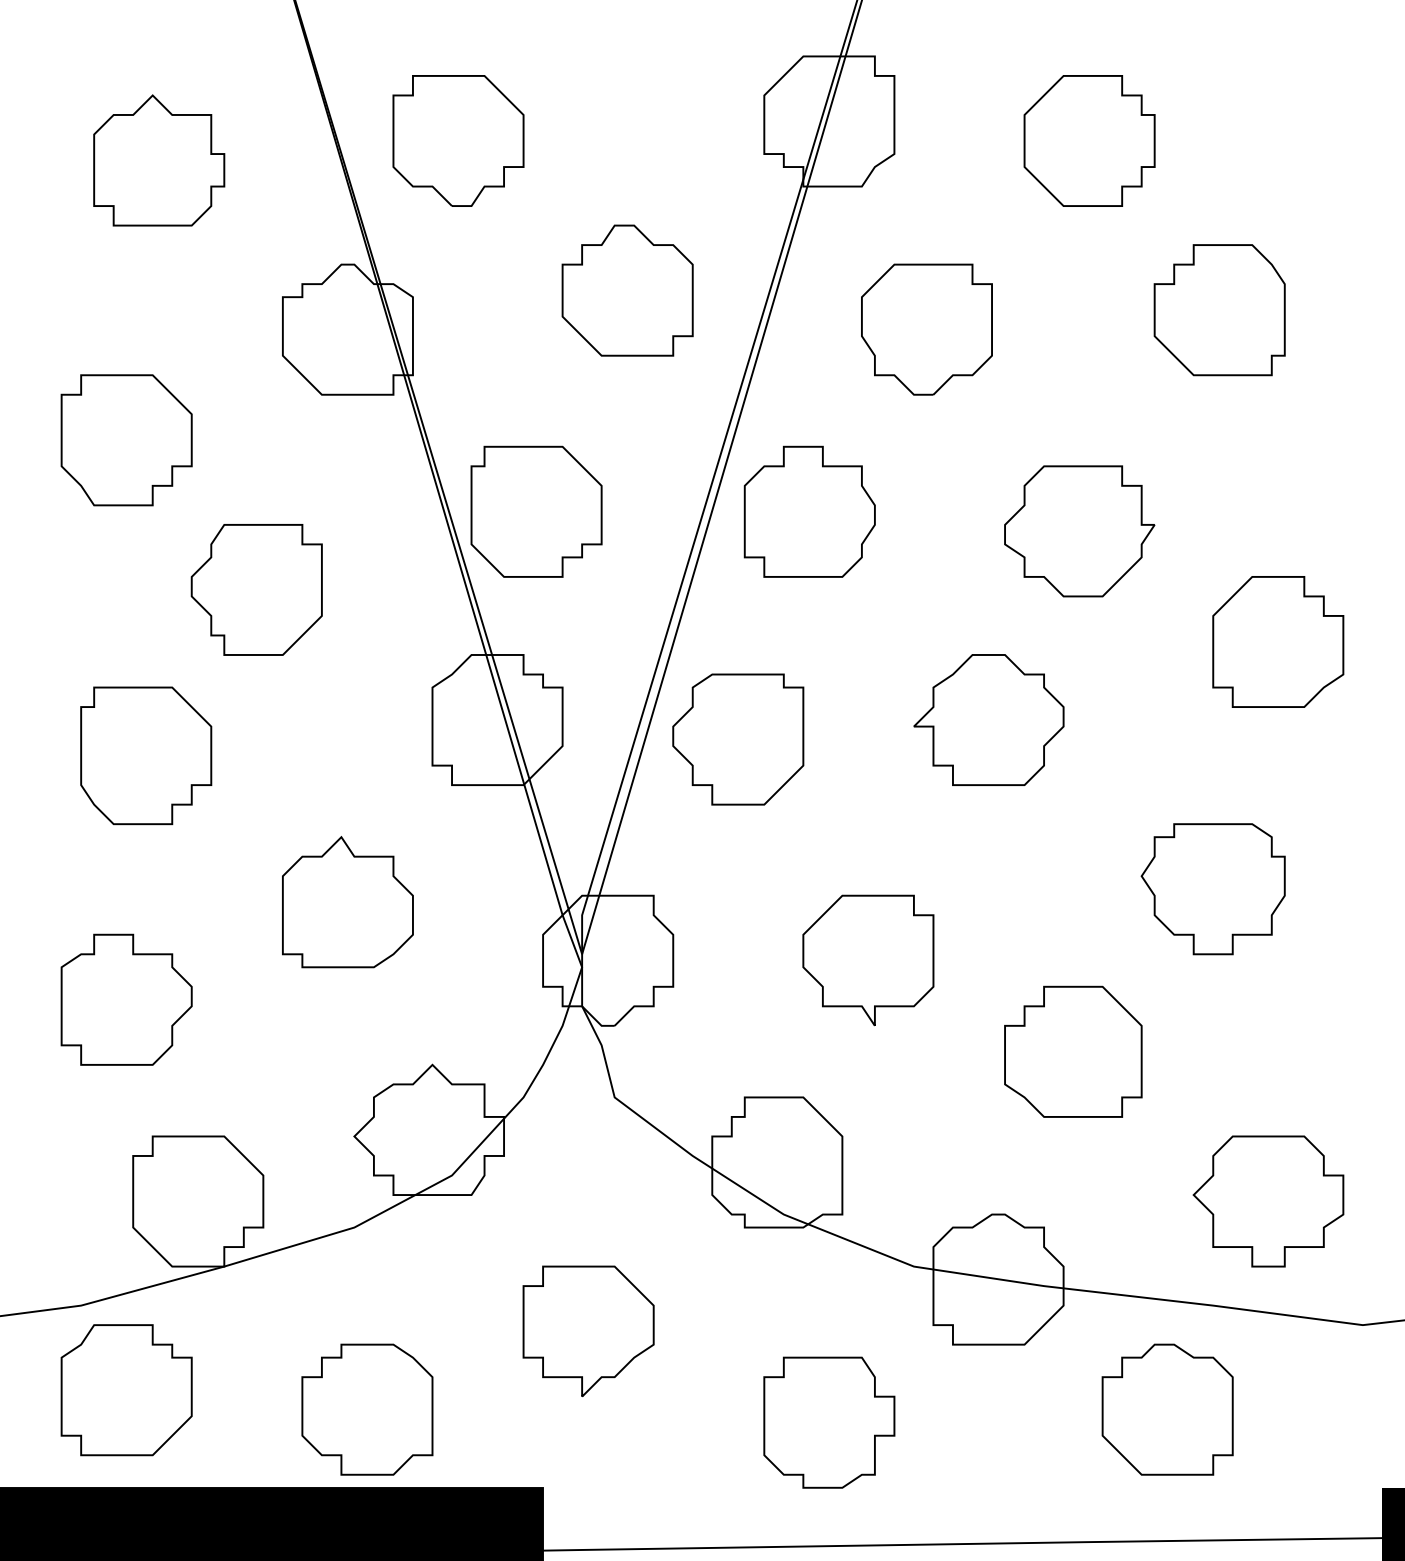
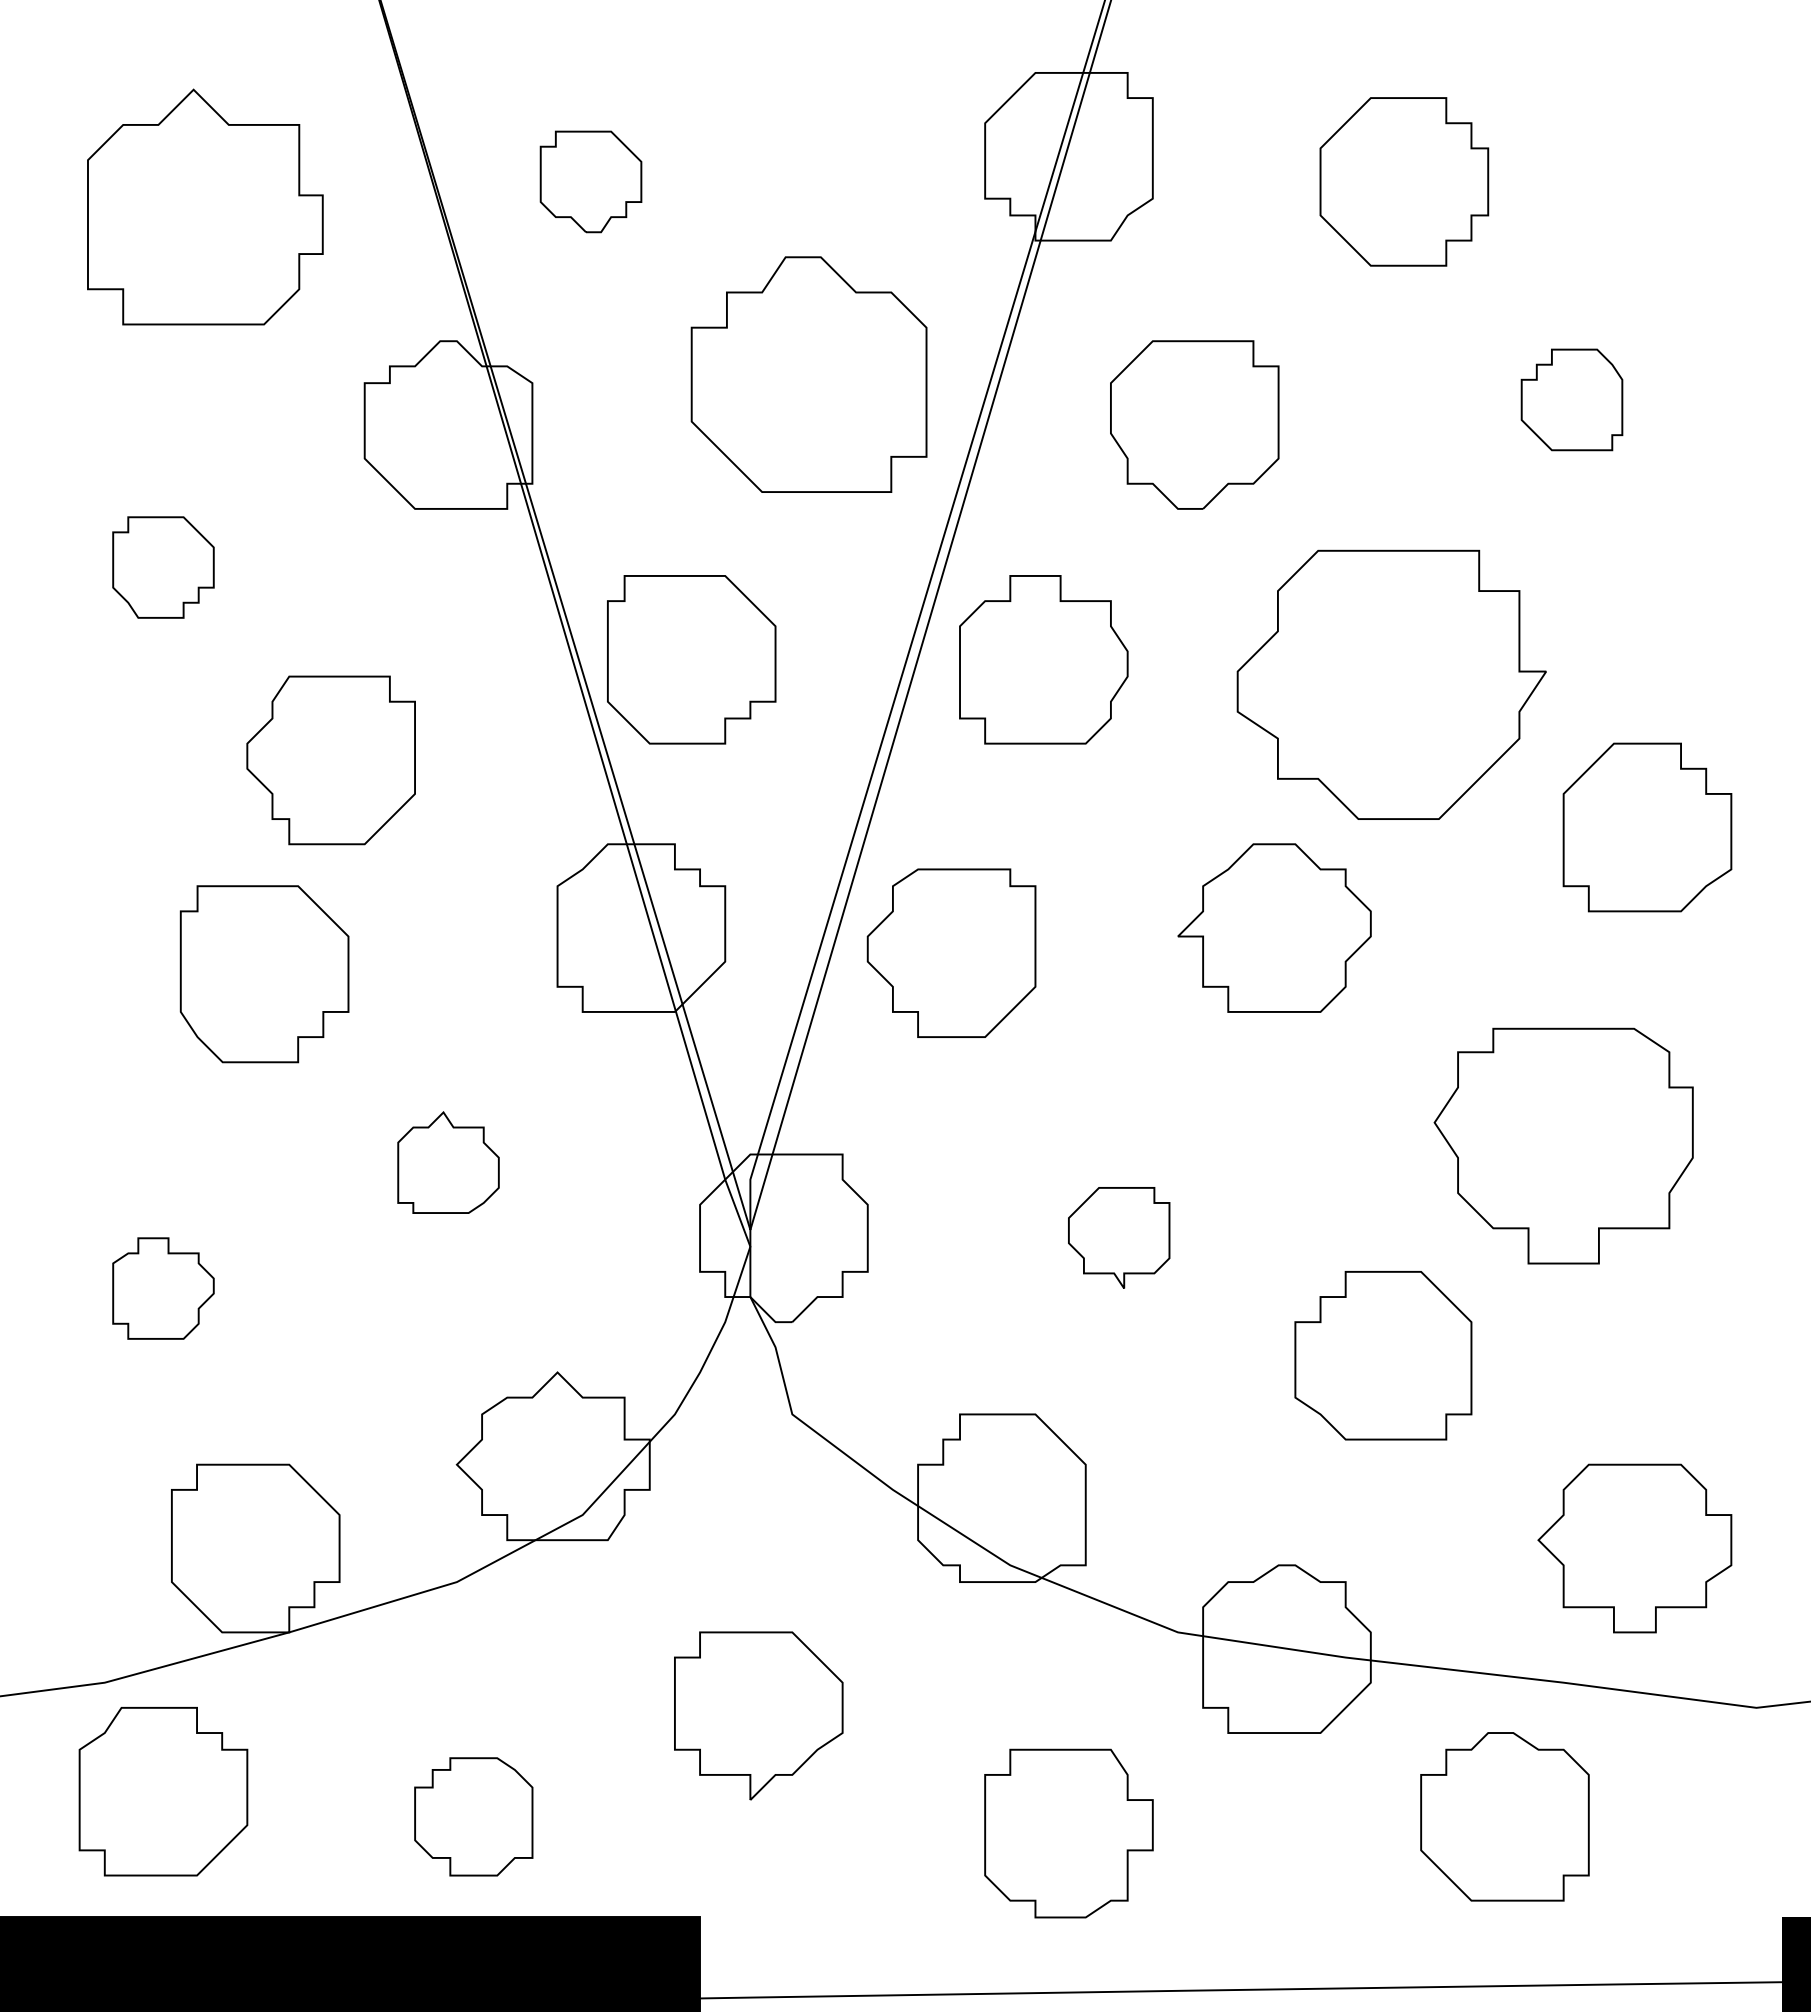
part: (458, 140) -> (590, 181), size x0.6
part: (159, 160) -> (205, 206), size x1.4
part: (627, 290) -> (808, 374), size x1.4
part: (1219, 309) -> (1571, 399), size x0.6
part: (126, 440) -> (163, 567), size x0.6
part: (1079, 531) -> (1391, 684), size x1.6
part: (146, 756) -> (264, 974), moved
part: (1213, 888) -> (1563, 1145), size x1.4
part: (347, 901) -> (448, 1162), size x0.6
part: (867, 960) -> (1118, 1237), size x0.6
part: (126, 999) -> (163, 1288), size x0.6
part: (367, 1409) -> (473, 1816), size x0.7

